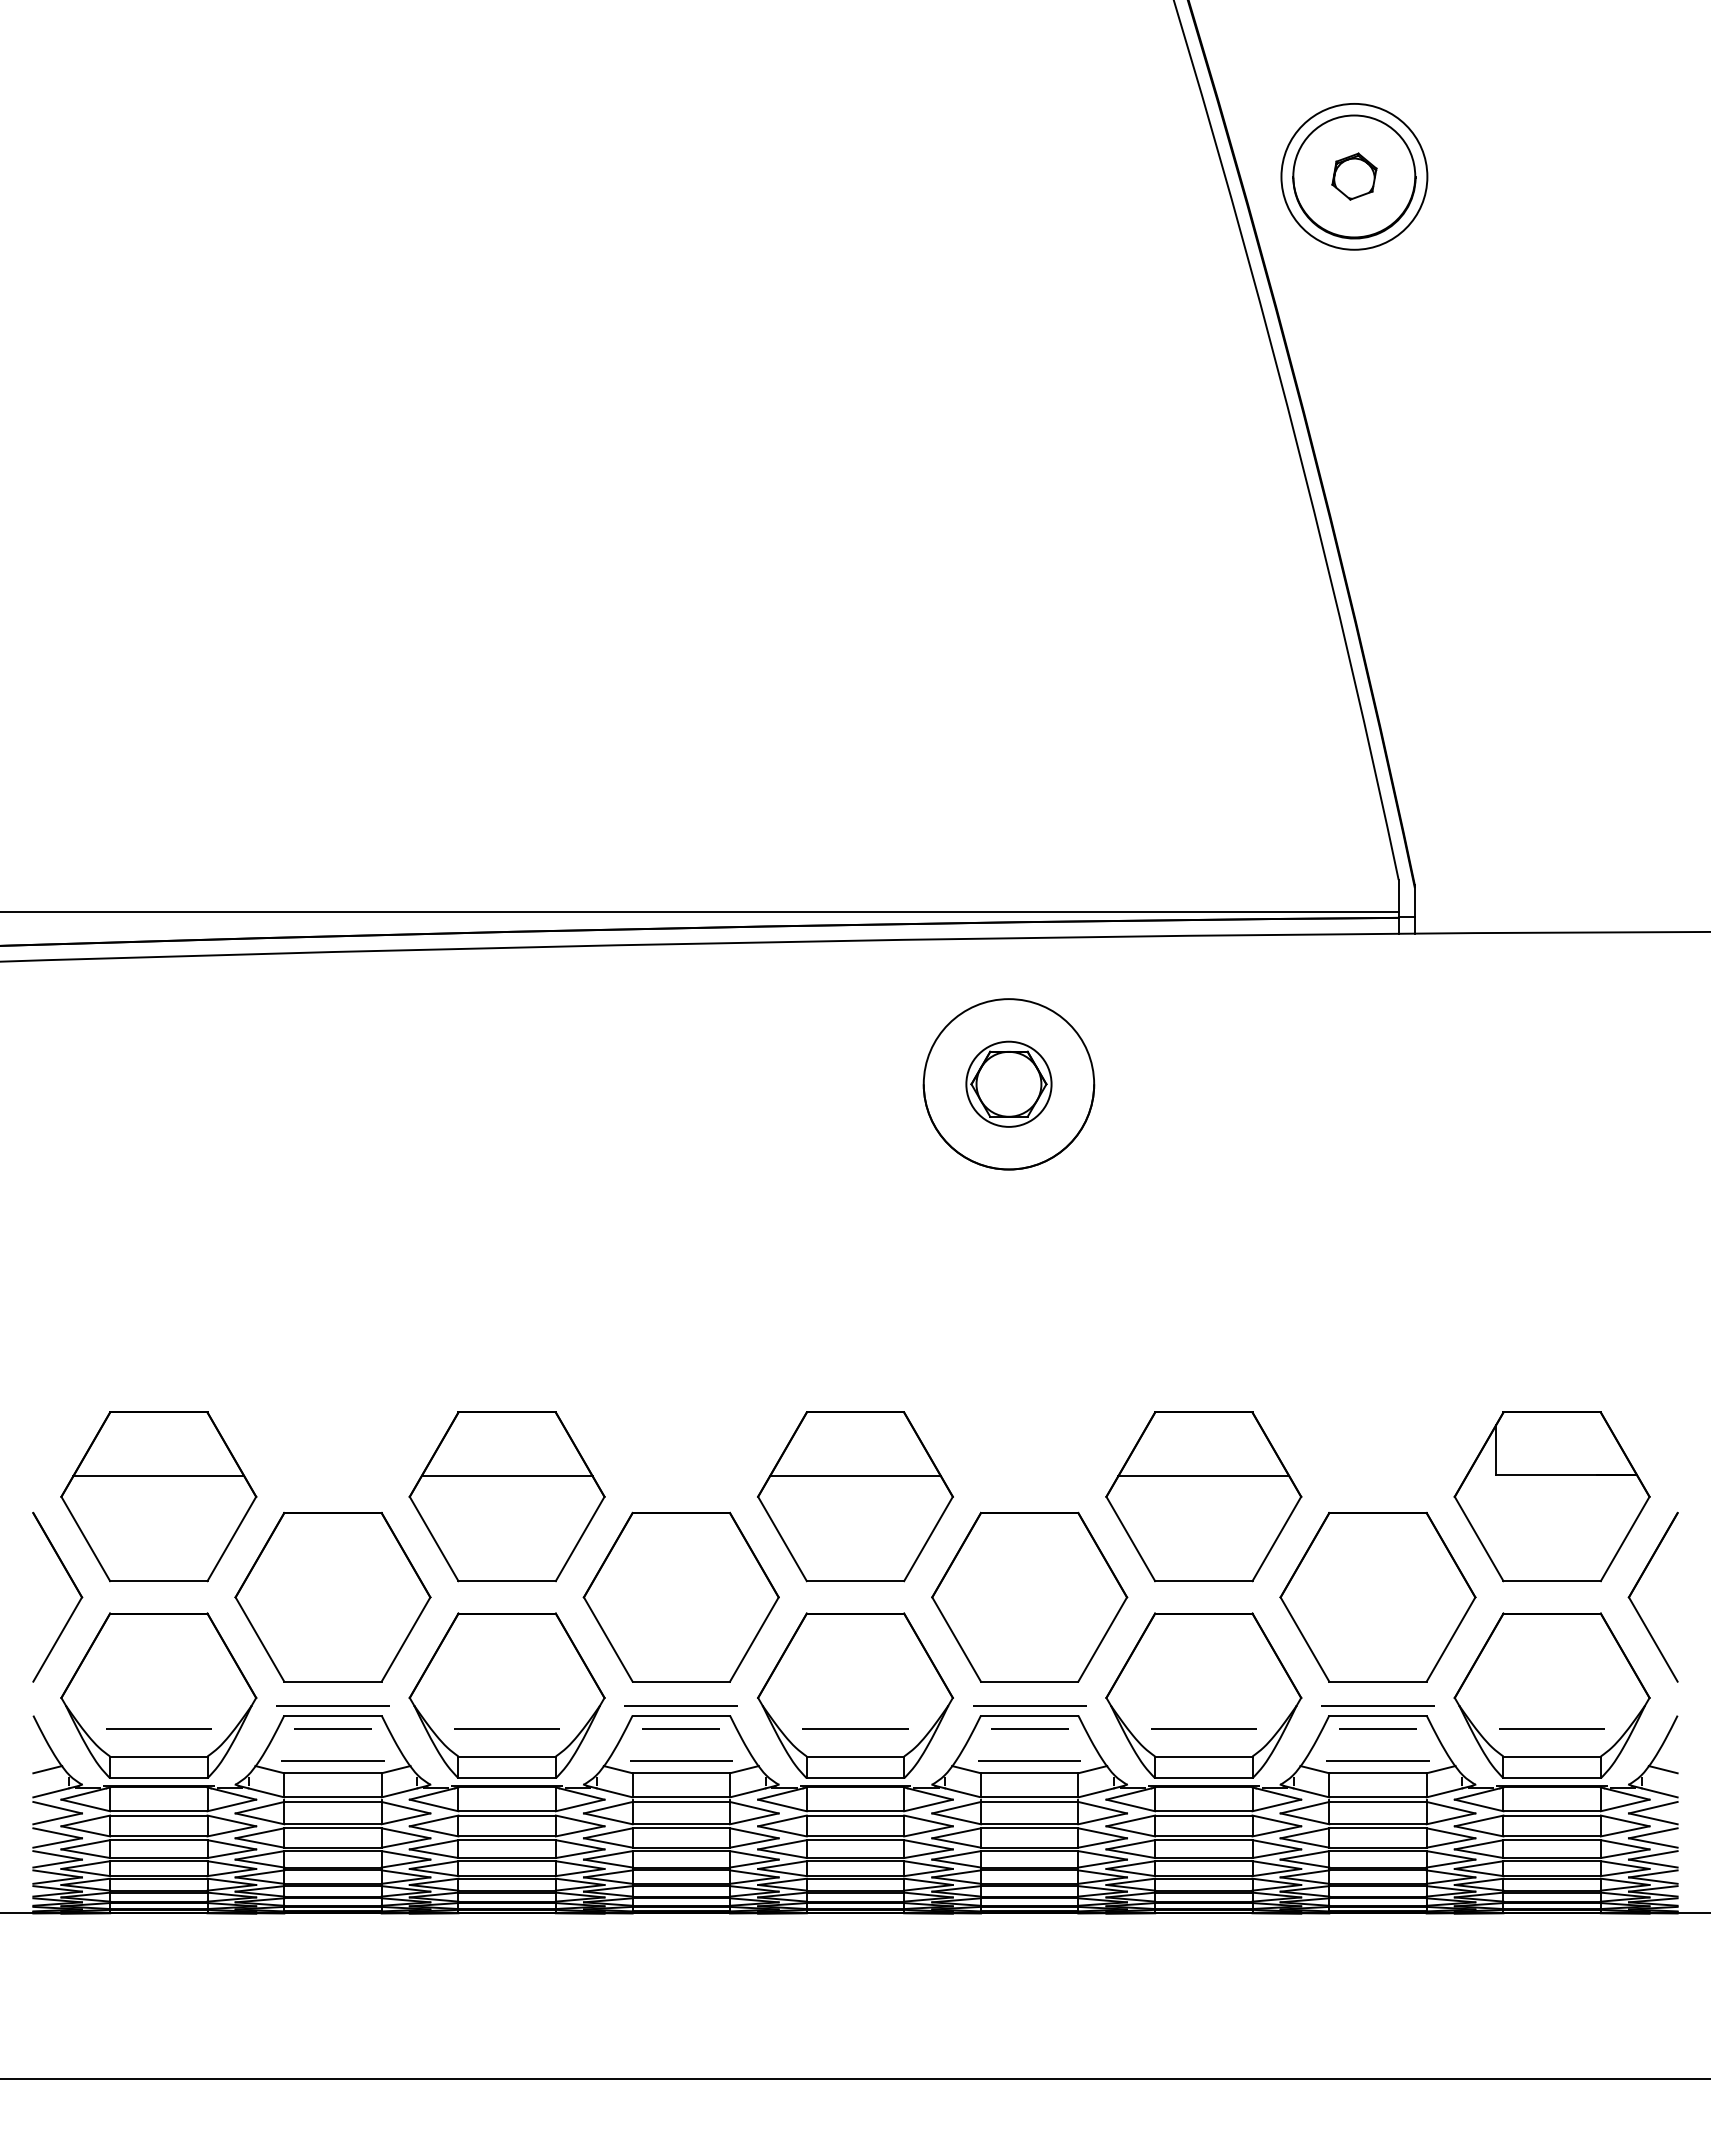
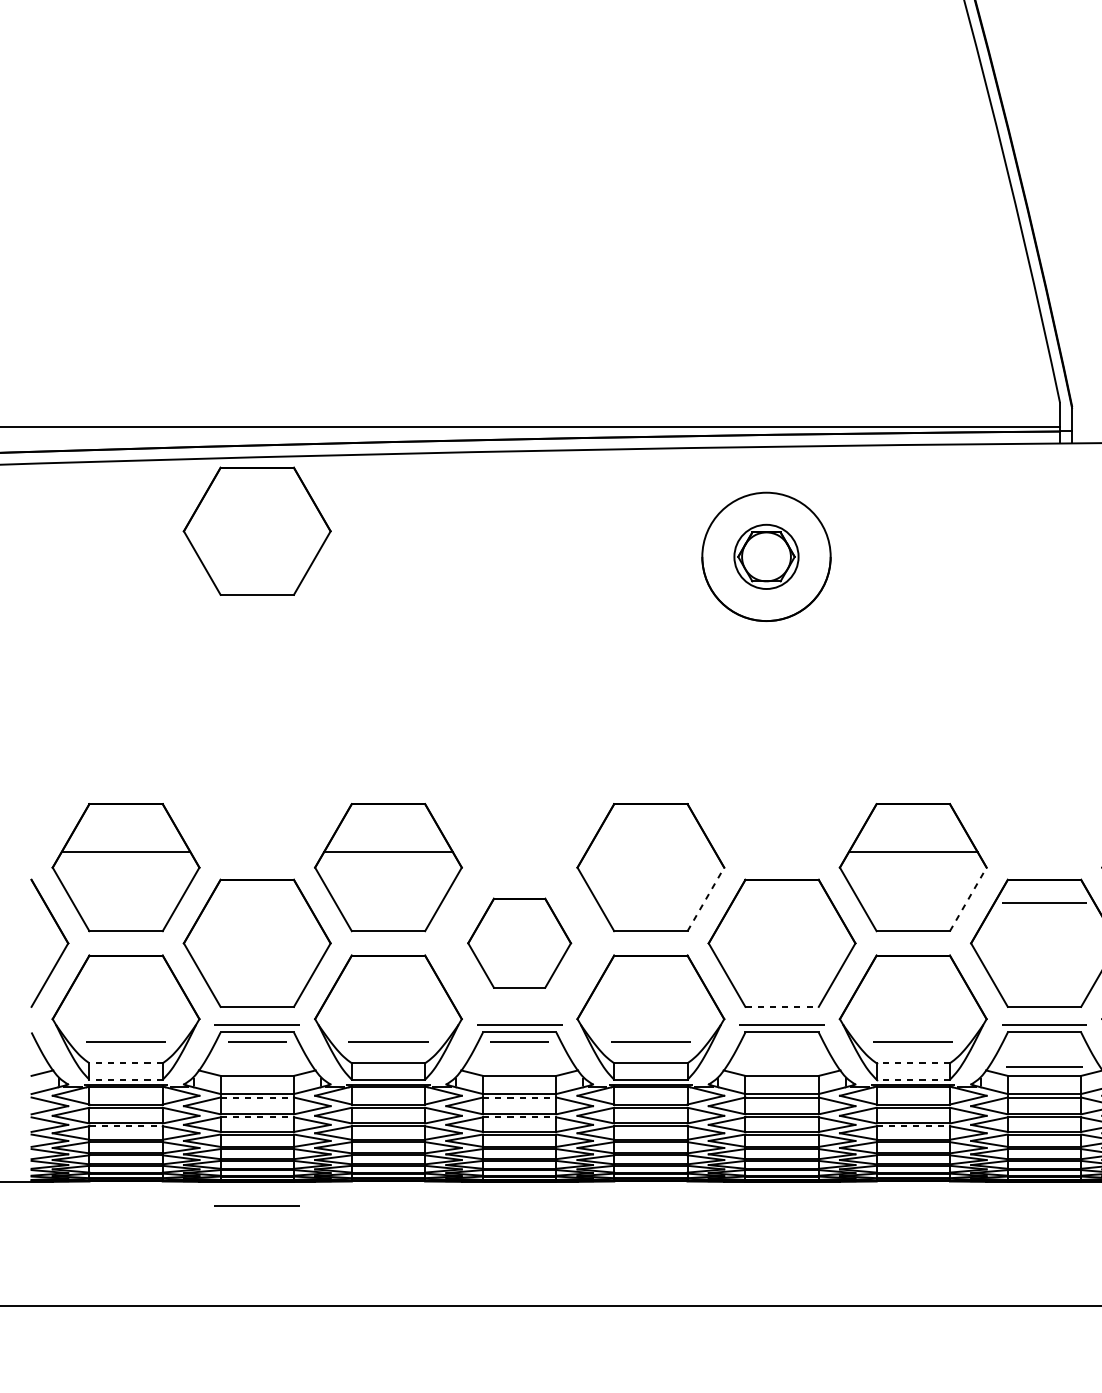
part: (332, 1050) -> (256, 531), added
line: (855, 1476) -> (650, 852), removed
line: (928, 1538) -> (705, 899), solid -> dashed
line: (1276, 1538) -> (968, 899), solid -> dashed
line: (1377, 1543) -> (1044, 902), added
part: (680, 1596) -> (519, 942), size x0.7
line: (1029, 1681) -> (781, 1006), solid -> dashed
line: (1029, 1728) -> (781, 1042), removed
line: (1377, 1728) -> (1044, 1042), removed
line: (158, 1756) -> (125, 1063), solid -> dashed
line: (1203, 1756) -> (913, 1063), solid -> dashed
line: (332, 1761) -> (256, 1067), removed
line: (681, 1761) -> (519, 1067), removed
line: (1029, 1761) -> (781, 1067), removed
line: (158, 1778) -> (125, 1079), solid -> dashed
line: (1203, 1778) -> (913, 1079), solid -> dashed
line: (332, 1801) -> (256, 1097), solid -> dashed
line: (681, 1801) -> (519, 1097), solid -> dashed
line: (332, 1828) -> (256, 1117), solid -> dashed
line: (681, 1828) -> (519, 1117), solid -> dashed
line: (158, 1840) -> (125, 1126), solid -> dashed
line: (1203, 1840) -> (913, 1126), solid -> dashed
line: (332, 1945) -> (256, 1205), added

